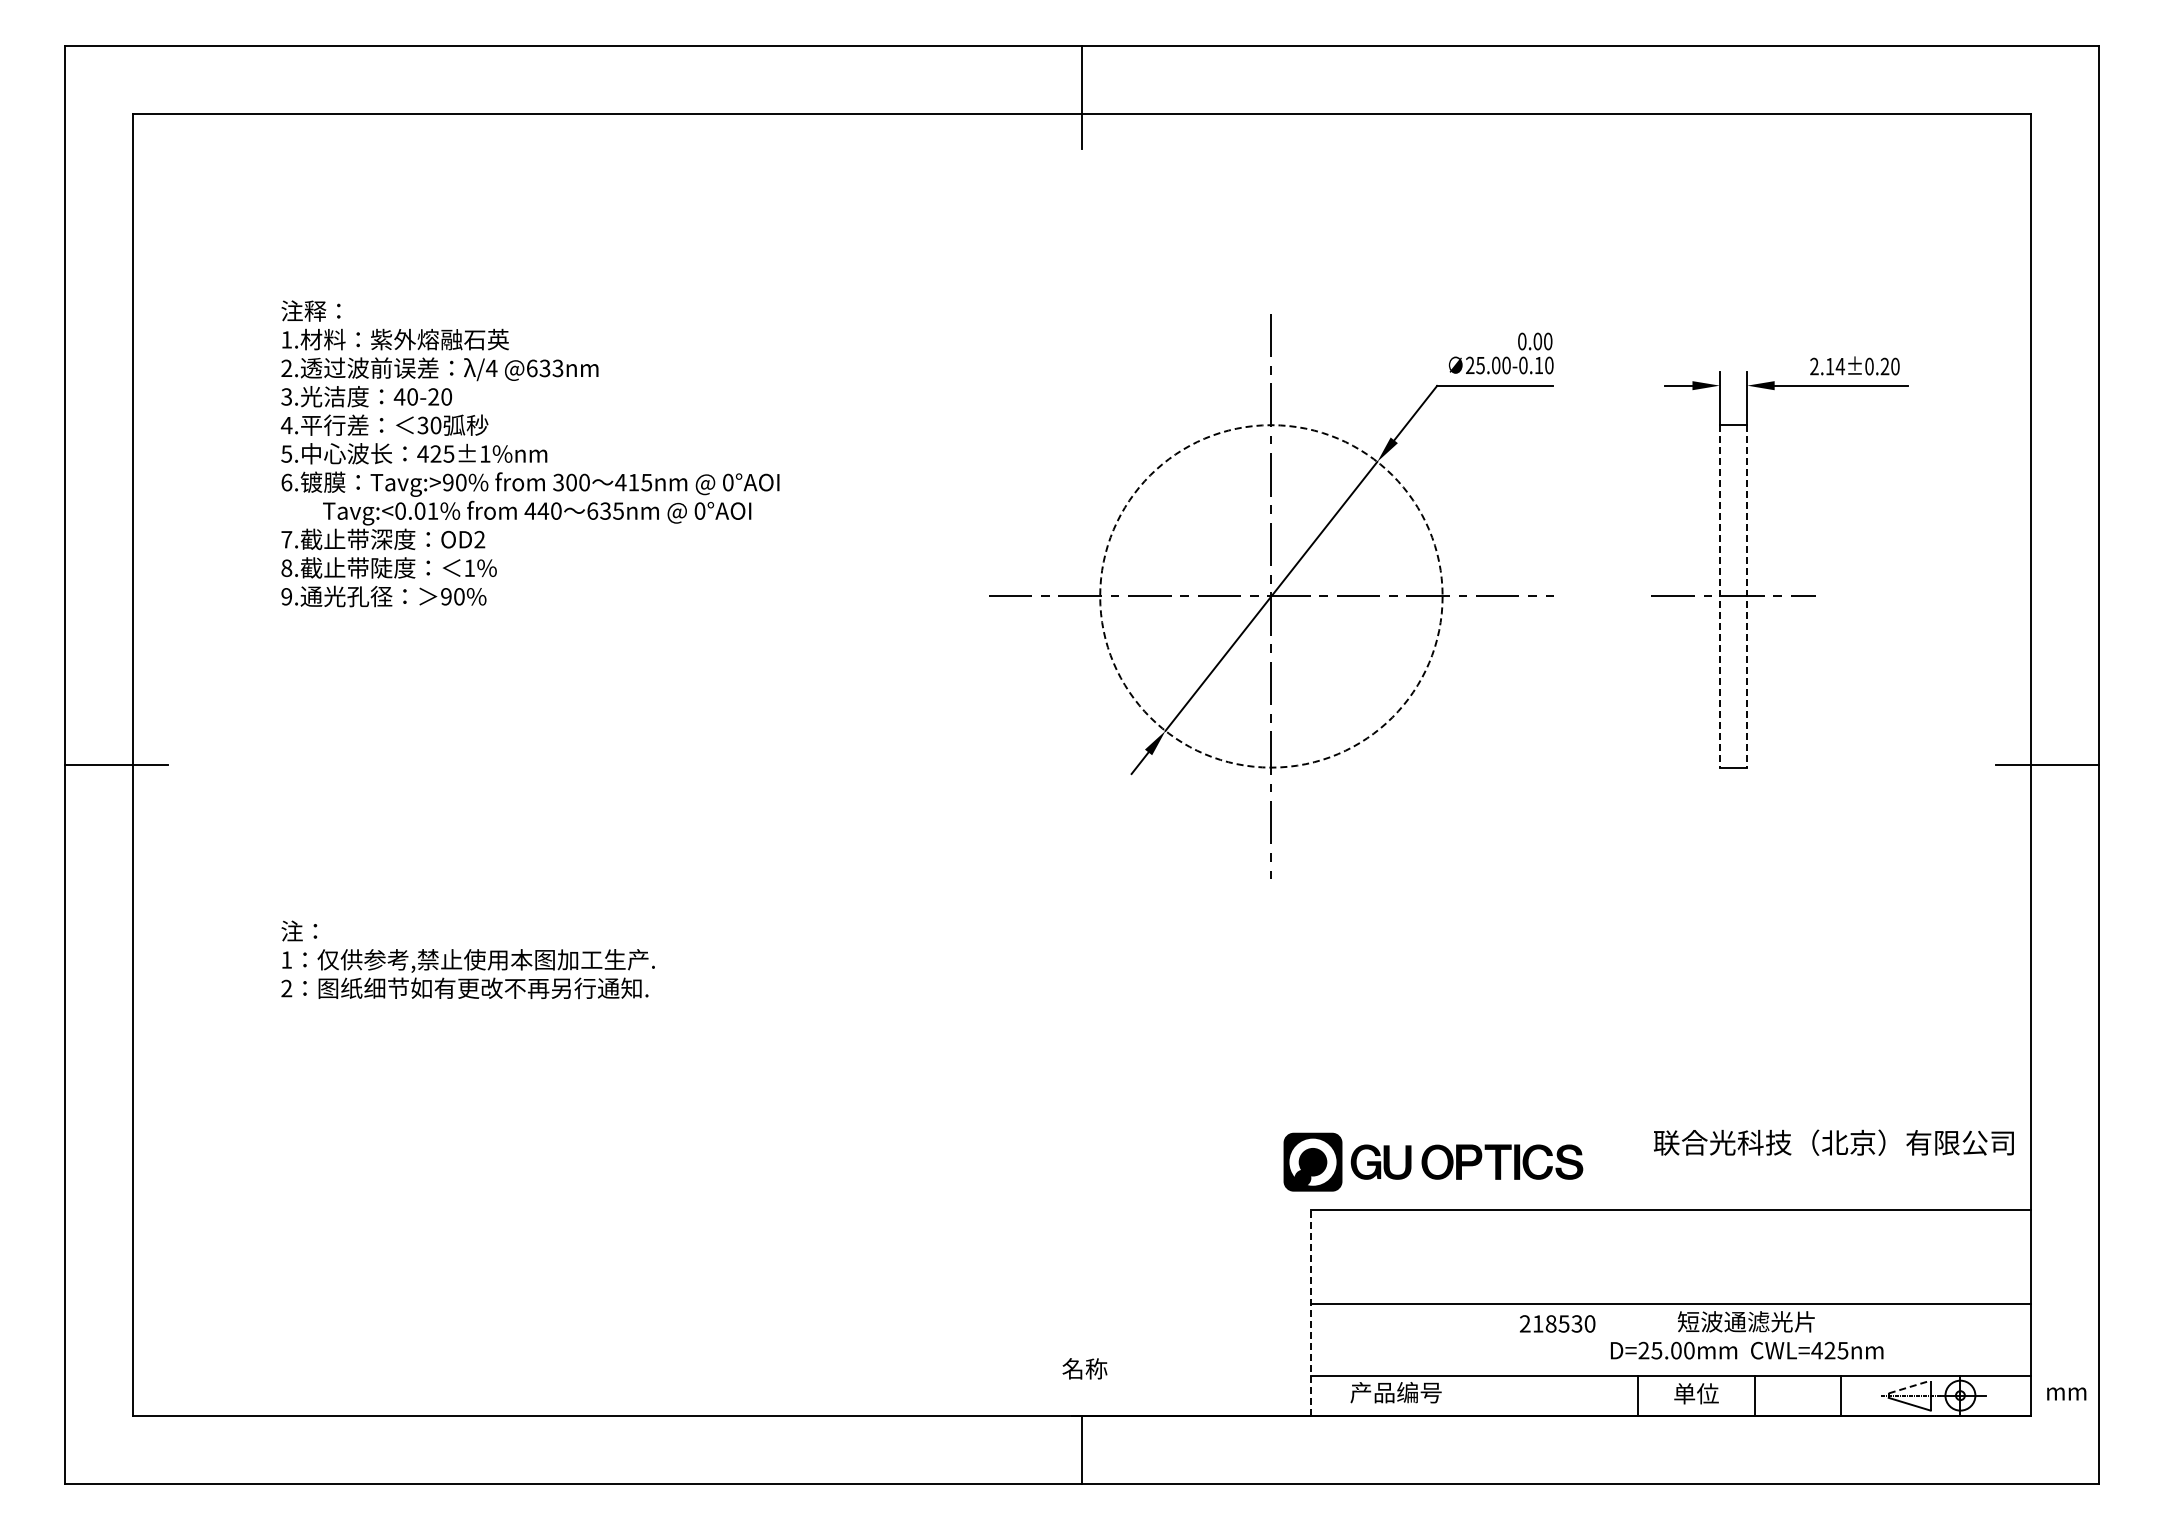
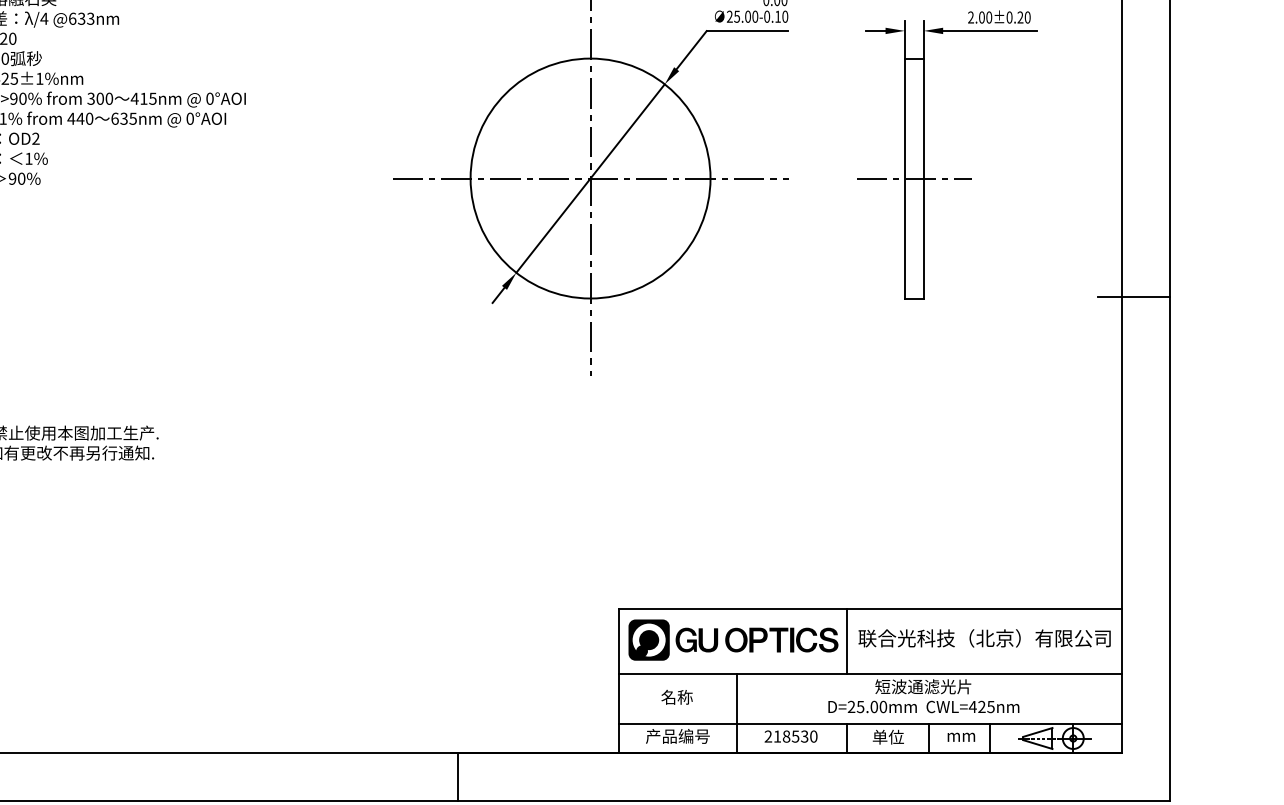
text: (1834, 366) -> (985, 17), 2.14±0.20 -> 2.00±0.20
circle: (1271, 596) -> (590, 178), dashed -> solid
line: (1719, 596) -> (904, 178), dashed -> solid
line: (1747, 596) -> (924, 178), dashed -> solid
text: (1833, 1142) -> (984, 638), moved
part: (1433, 1161) -> (733, 639), moved
line: (1637, 1256) -> (847, 641), added
line: (1311, 1313) -> (618, 680), dashed -> solid
text: (1557, 1323) -> (791, 736), moved
line: (1481, 1359) -> (737, 713), added
text: (1084, 1368) -> (676, 697), moved
line: (1909, 1387) -> (1037, 732), dashed -> solid
text: (2066, 1393) -> (961, 737), moved

